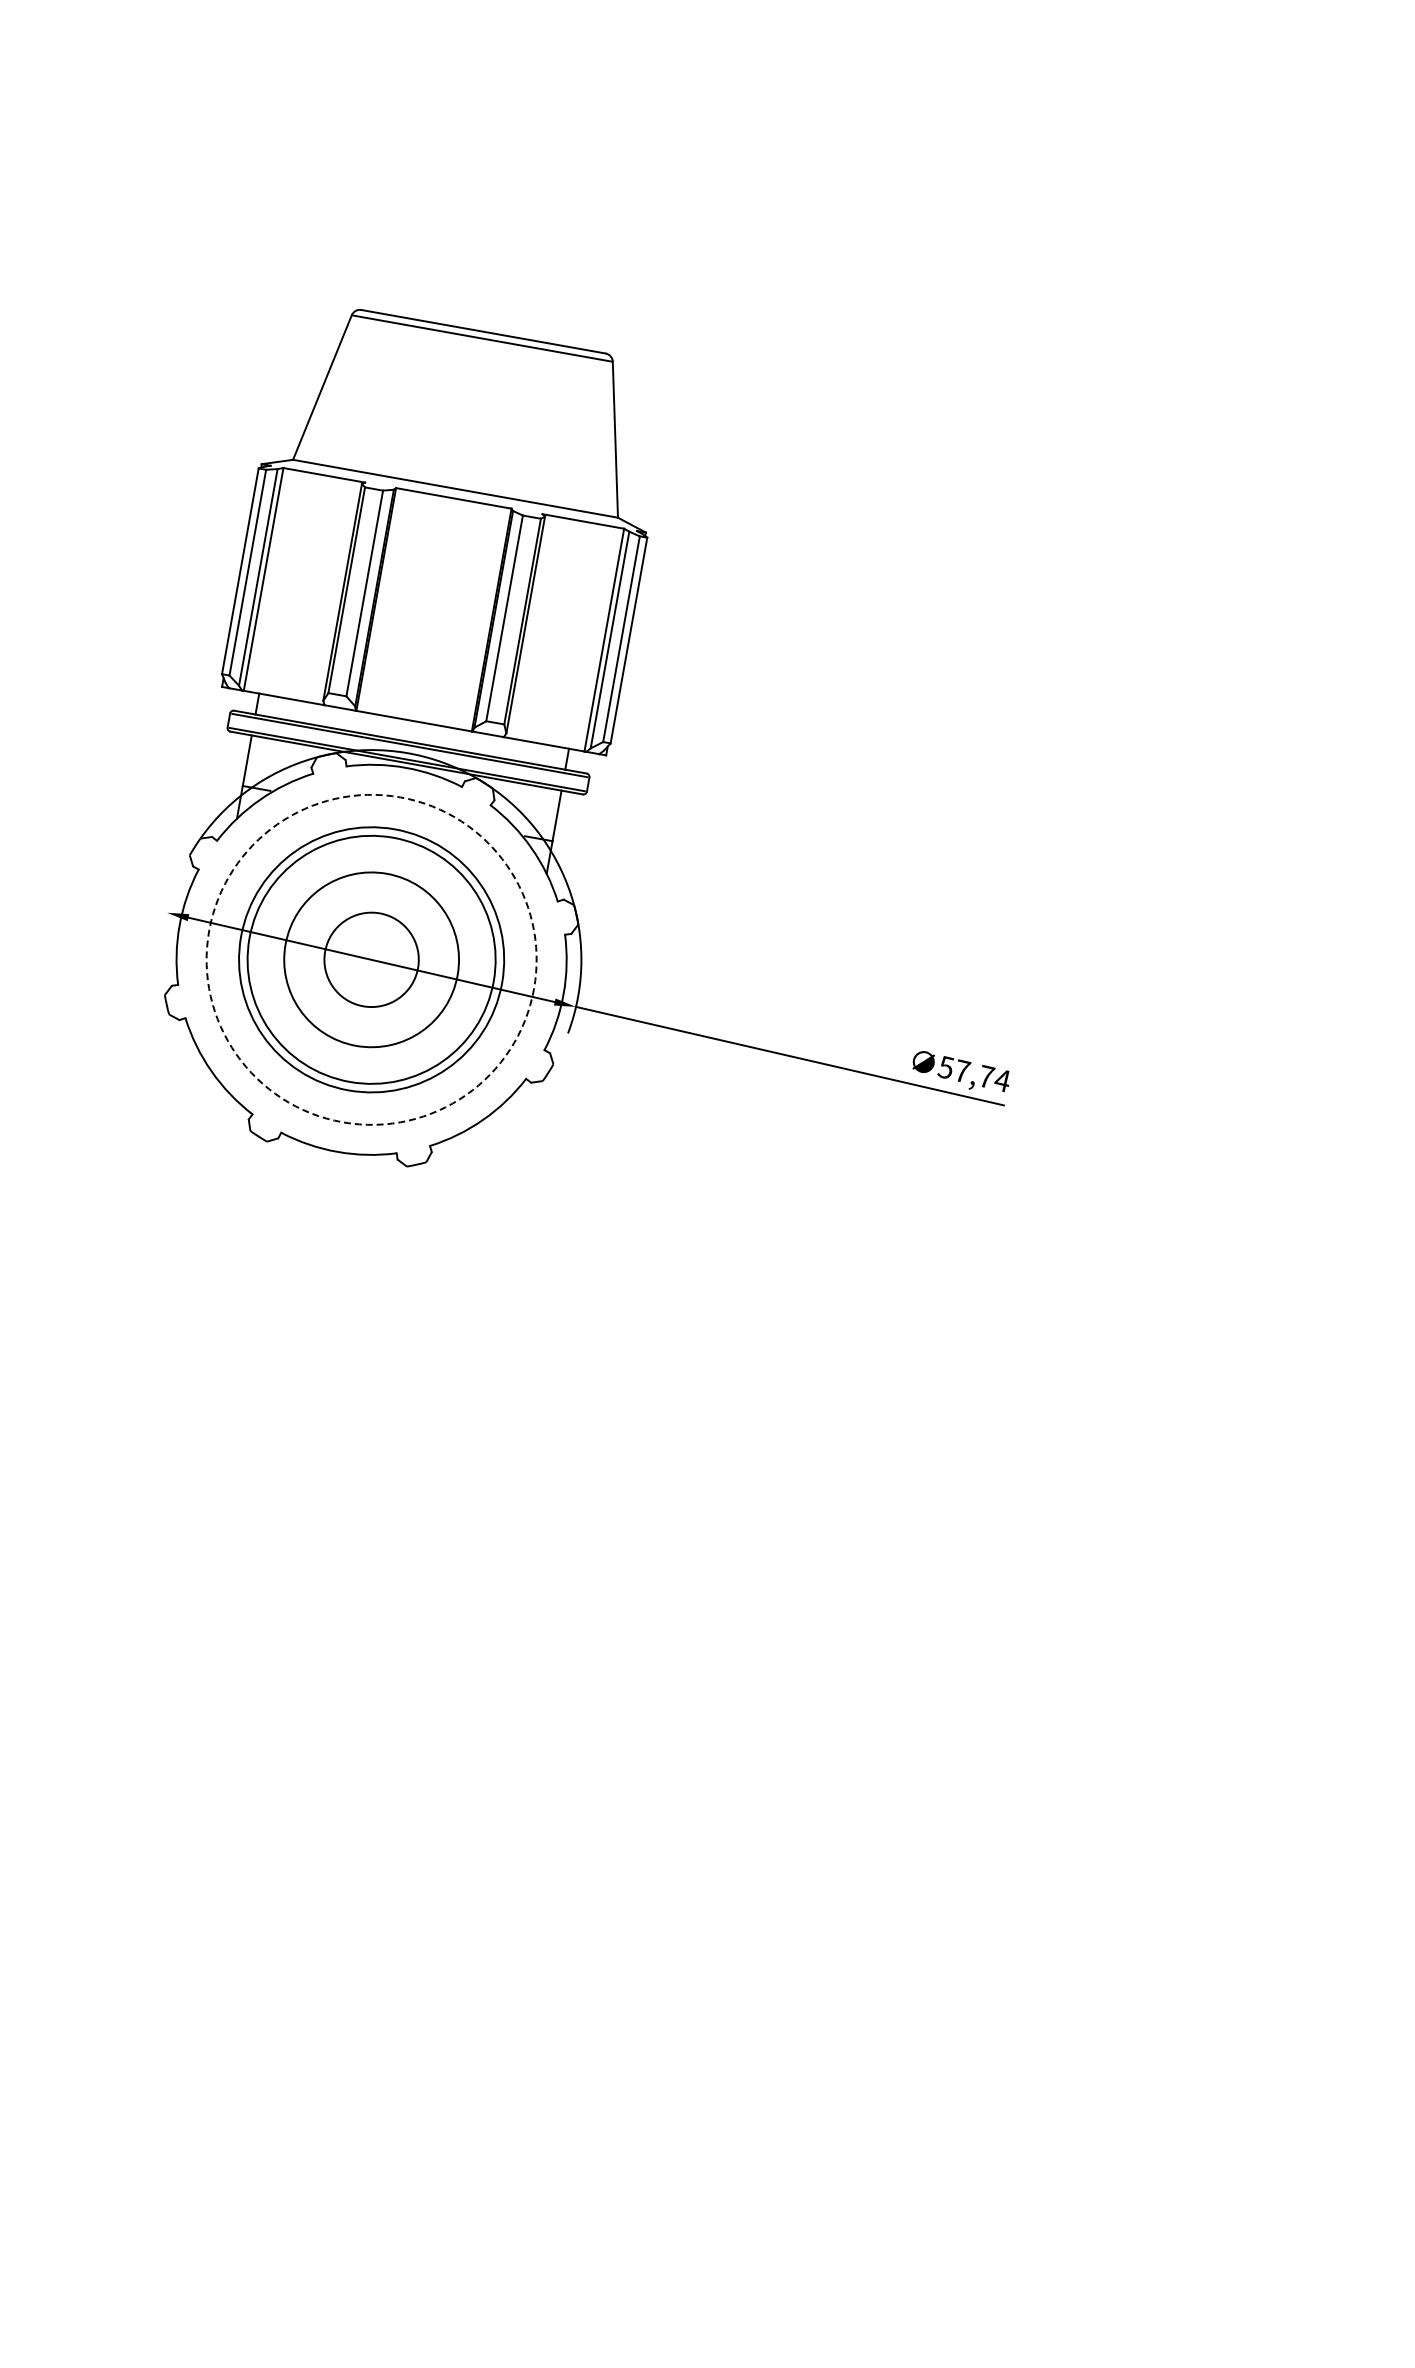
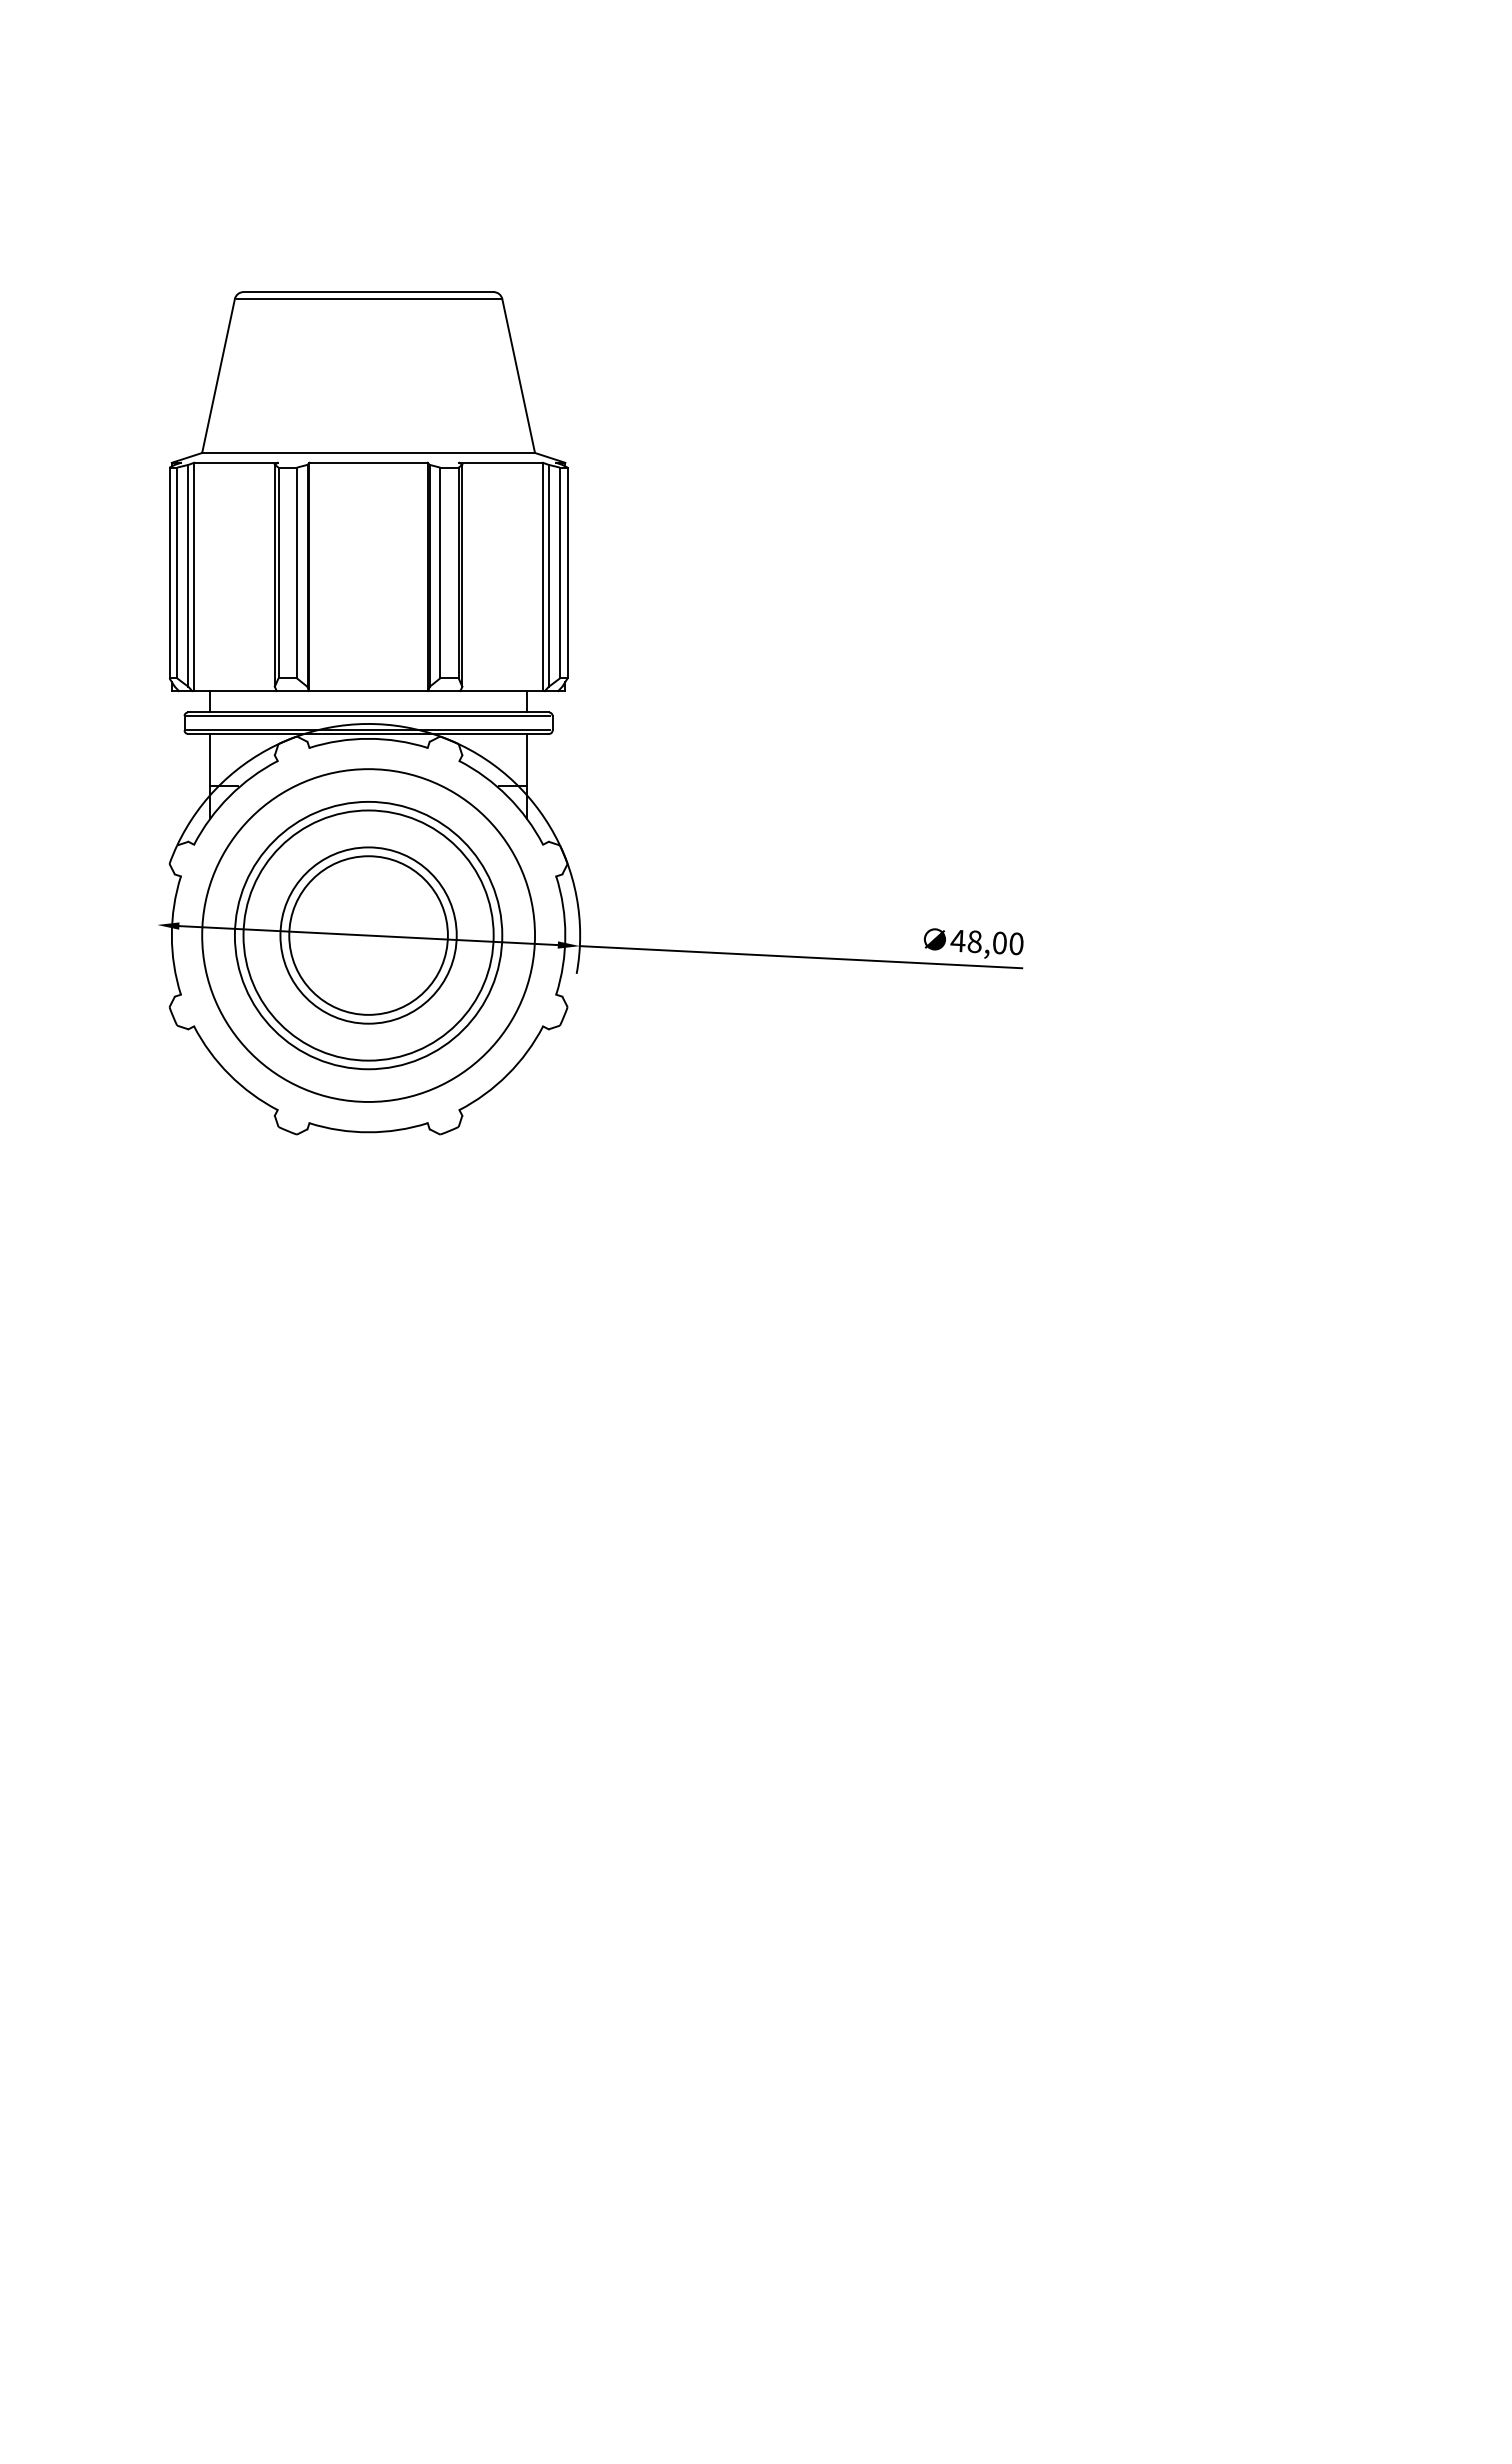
circle: (371, 959) -> (368, 935), dashed -> solid
circle: (371, 959) -> (368, 935), size x1.67
text: (973, 1074) -> (986, 942), 57,74 -> 48,00

